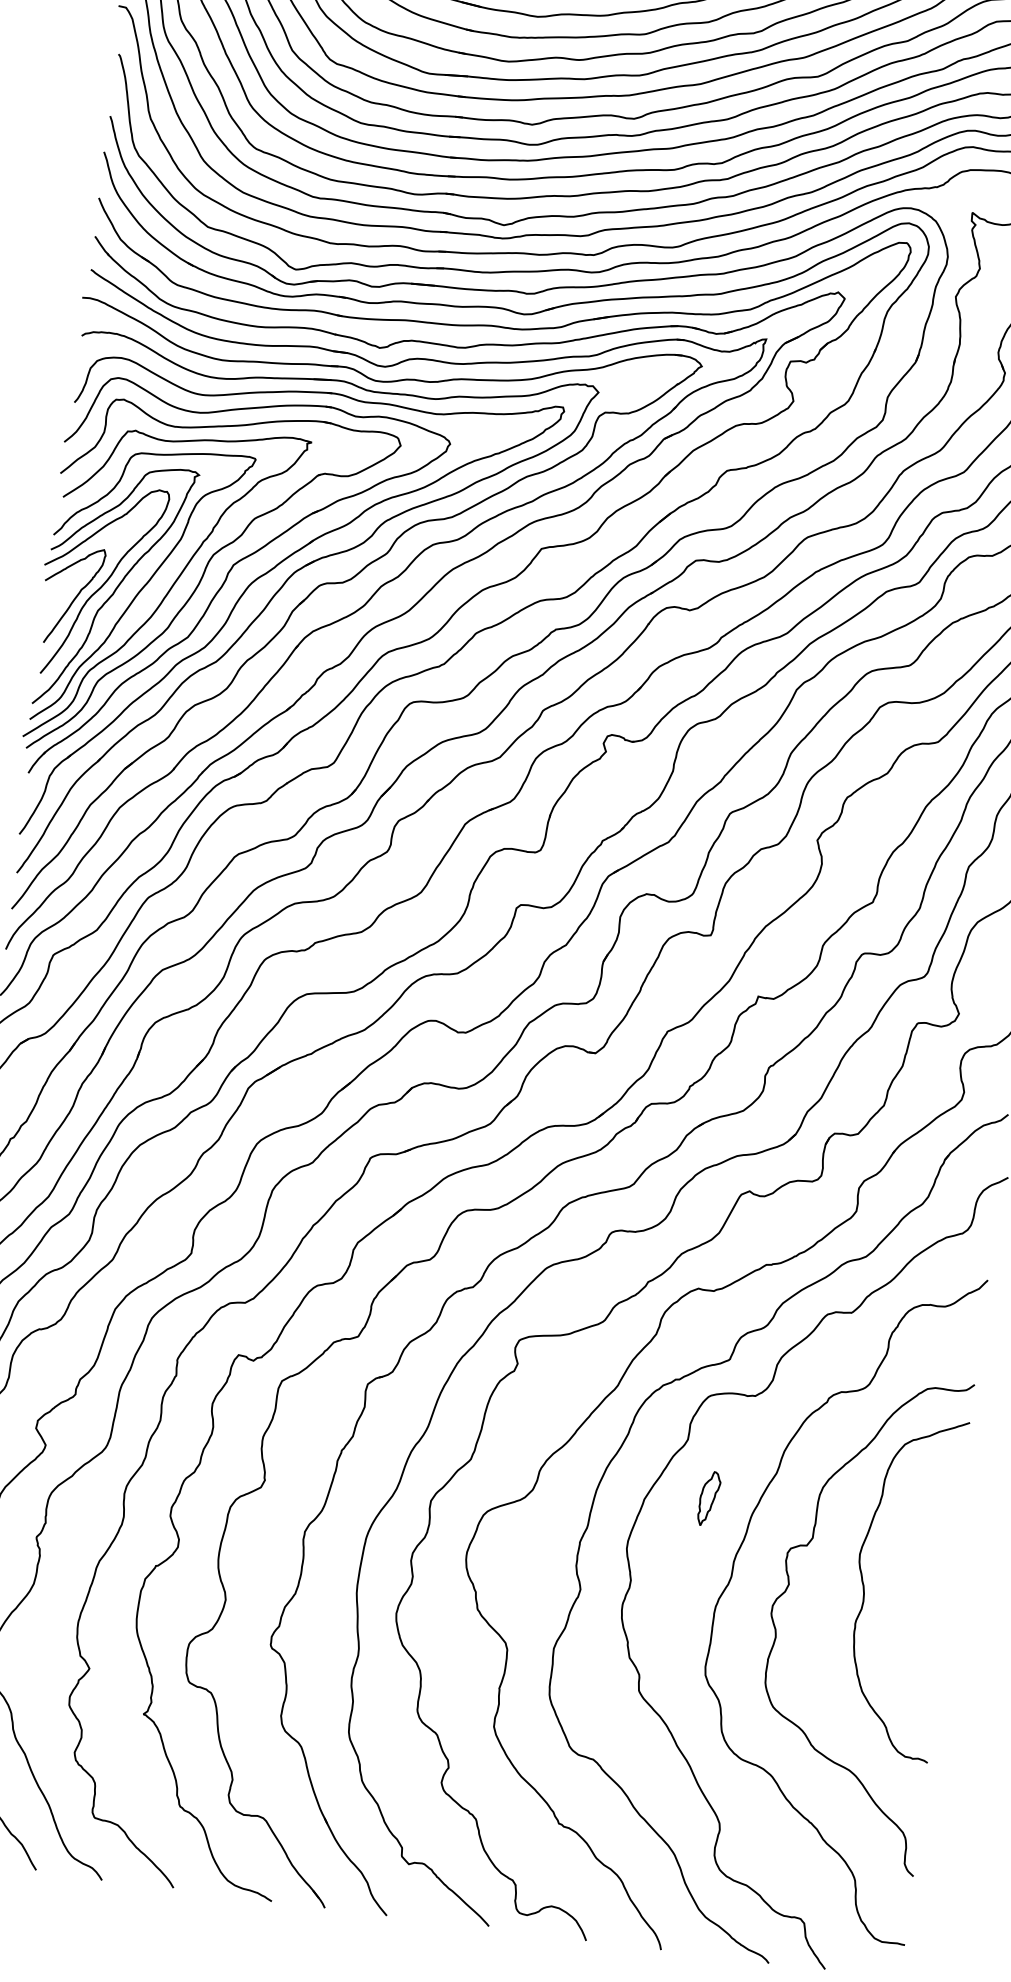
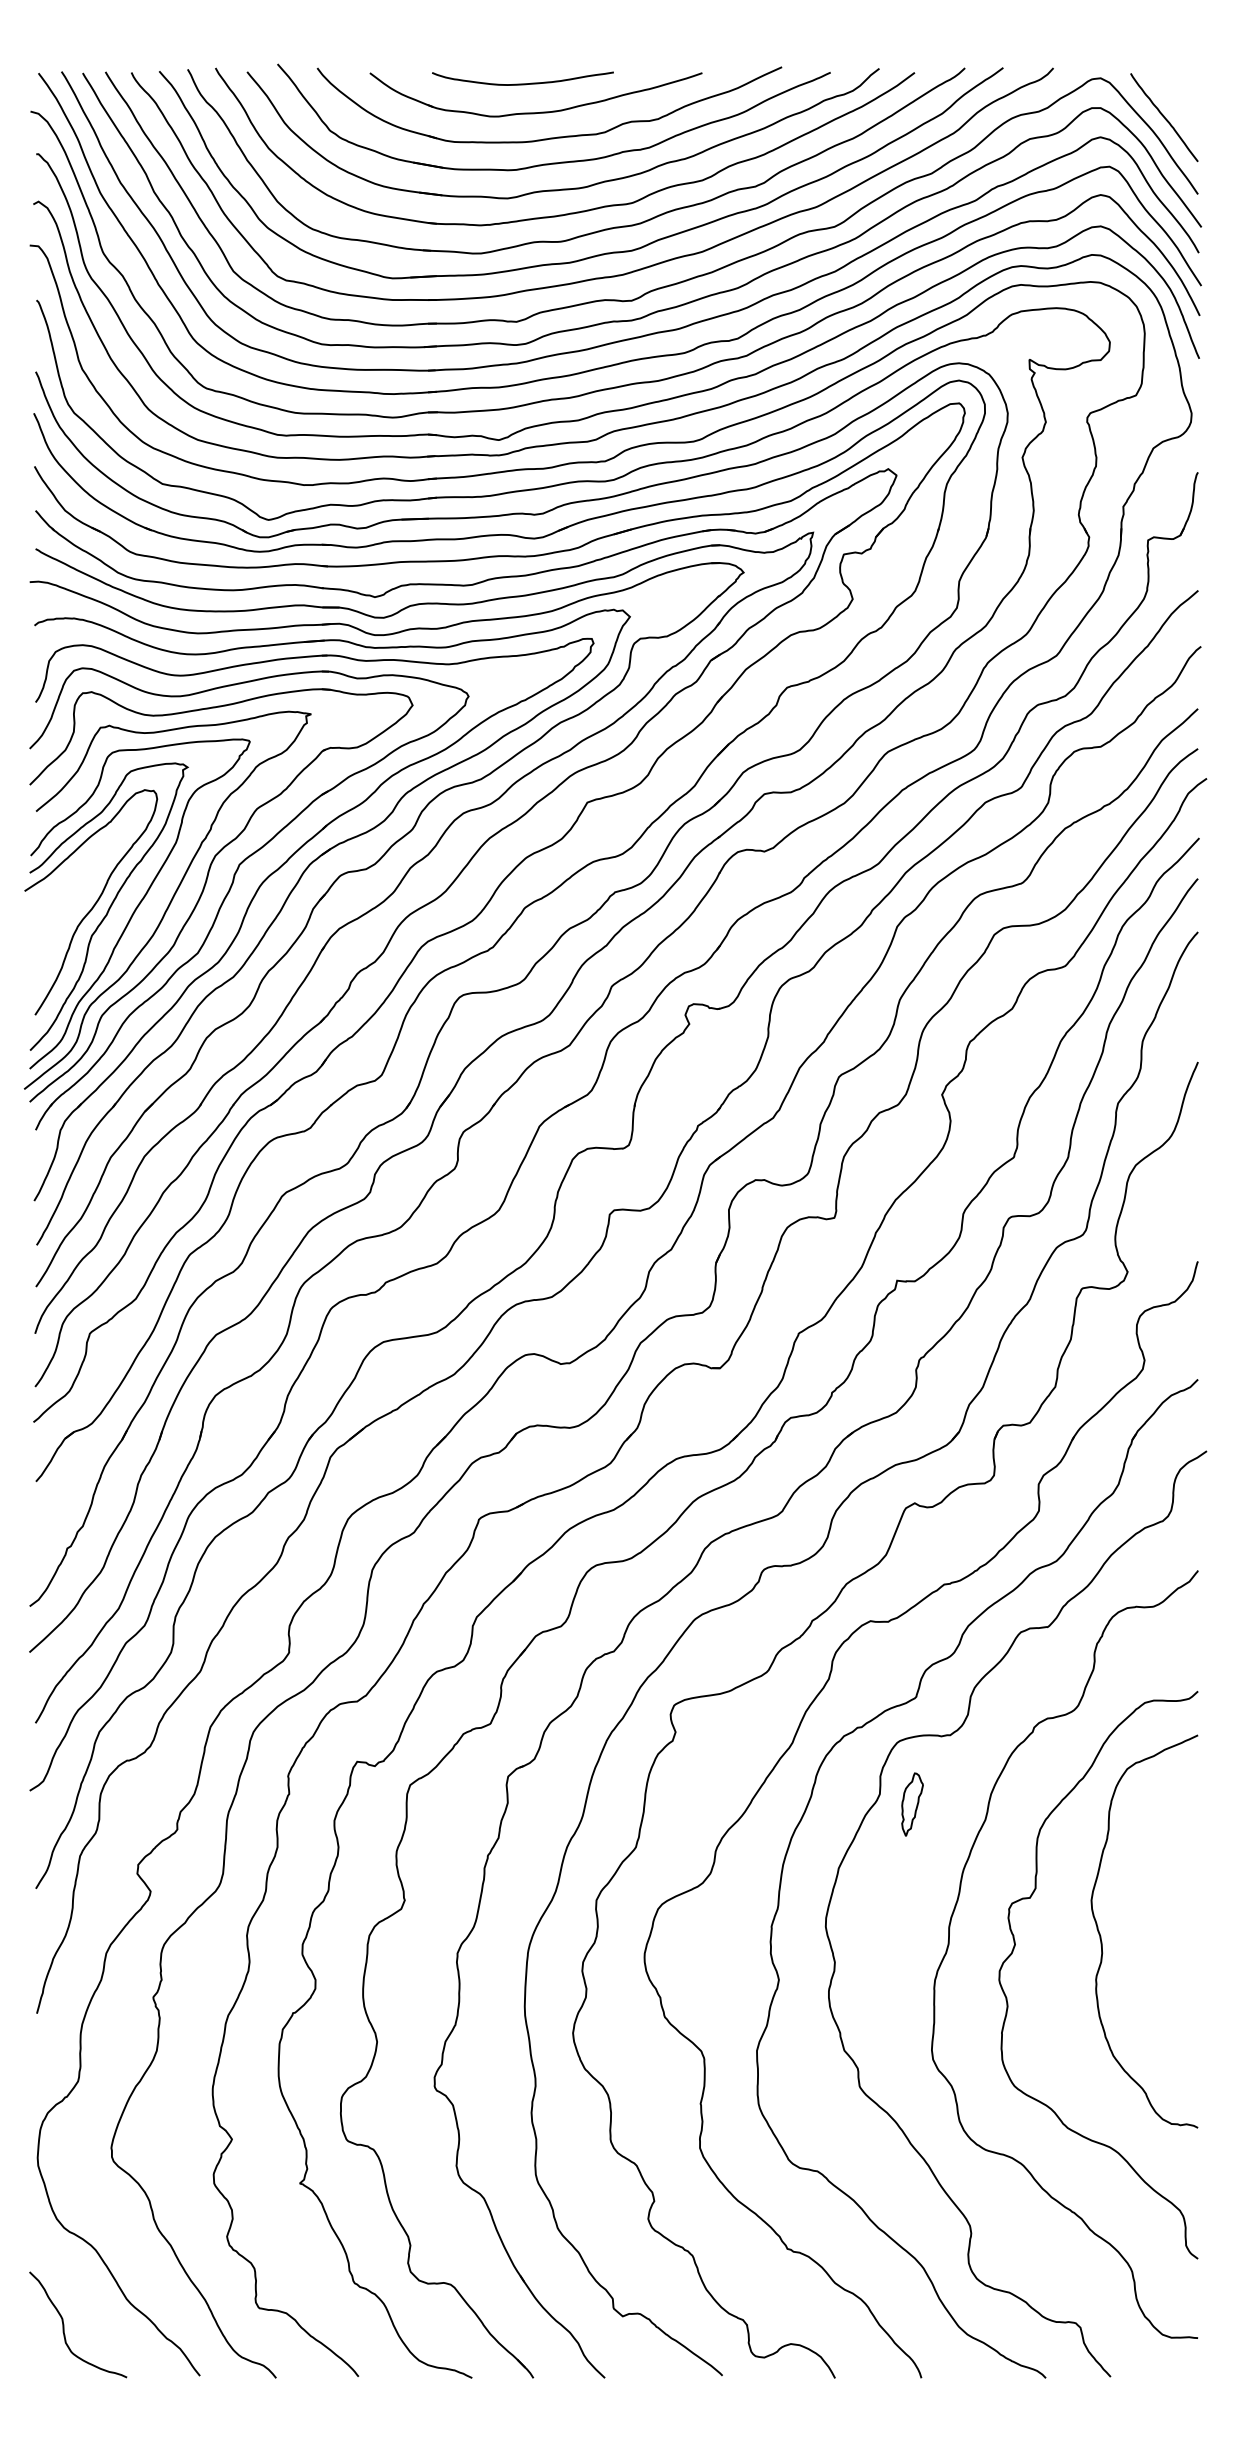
curve: (74, 597) -> (63, 924), removed
part: (709, 1498) -> (912, 1804), moved

